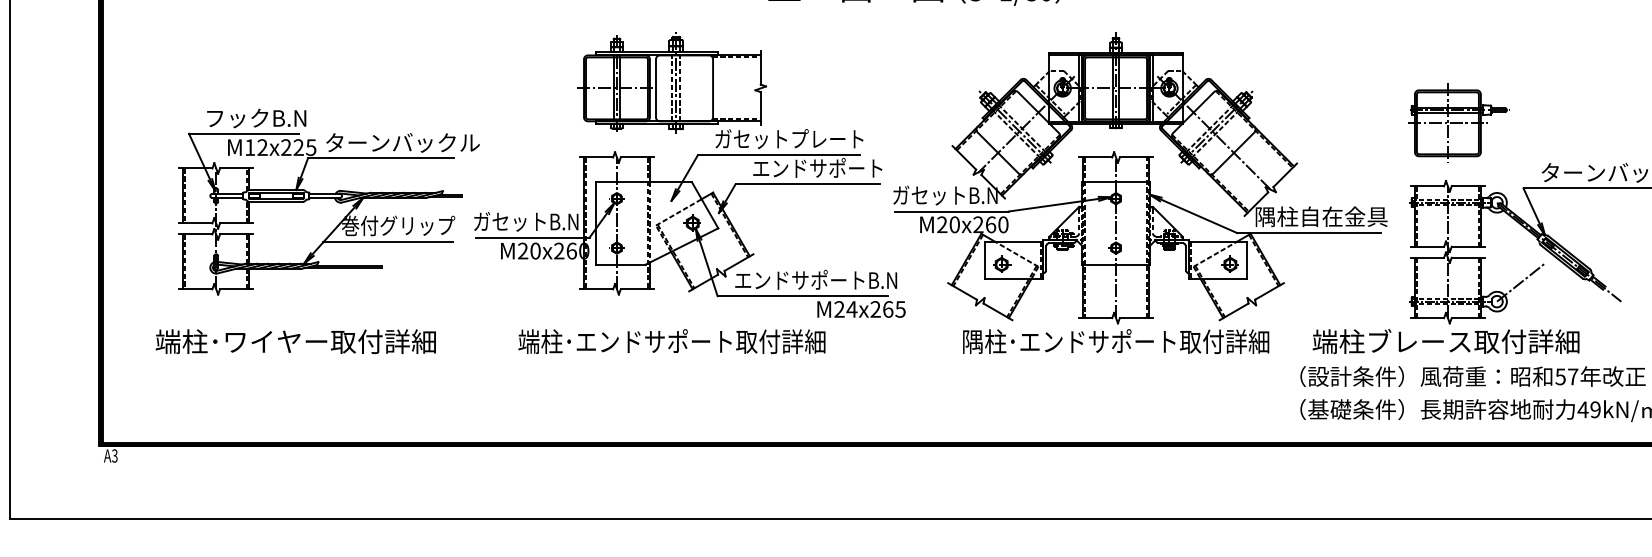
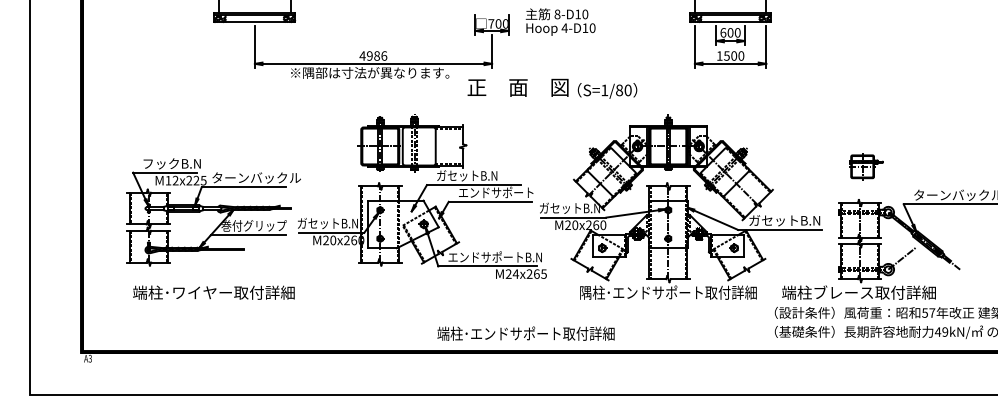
part: (1459, 123) -> (866, 166), size x0.6
text: (826, 138) -> (501, 175), ガセットプレート -> ガセットB.N
text: (1322, 216) -> (787, 220), 隅柱自在金具 -> ガセットB.N
text: (295, 341) -> (213, 292), moved
text: (671, 341) -> (525, 333), moved

